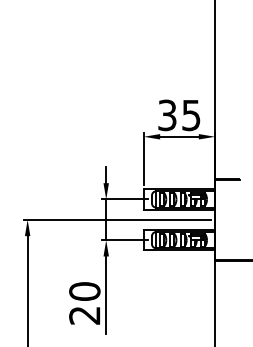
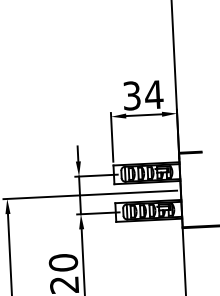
text: (191, 115) -> (154, 94), 35 -> 34

